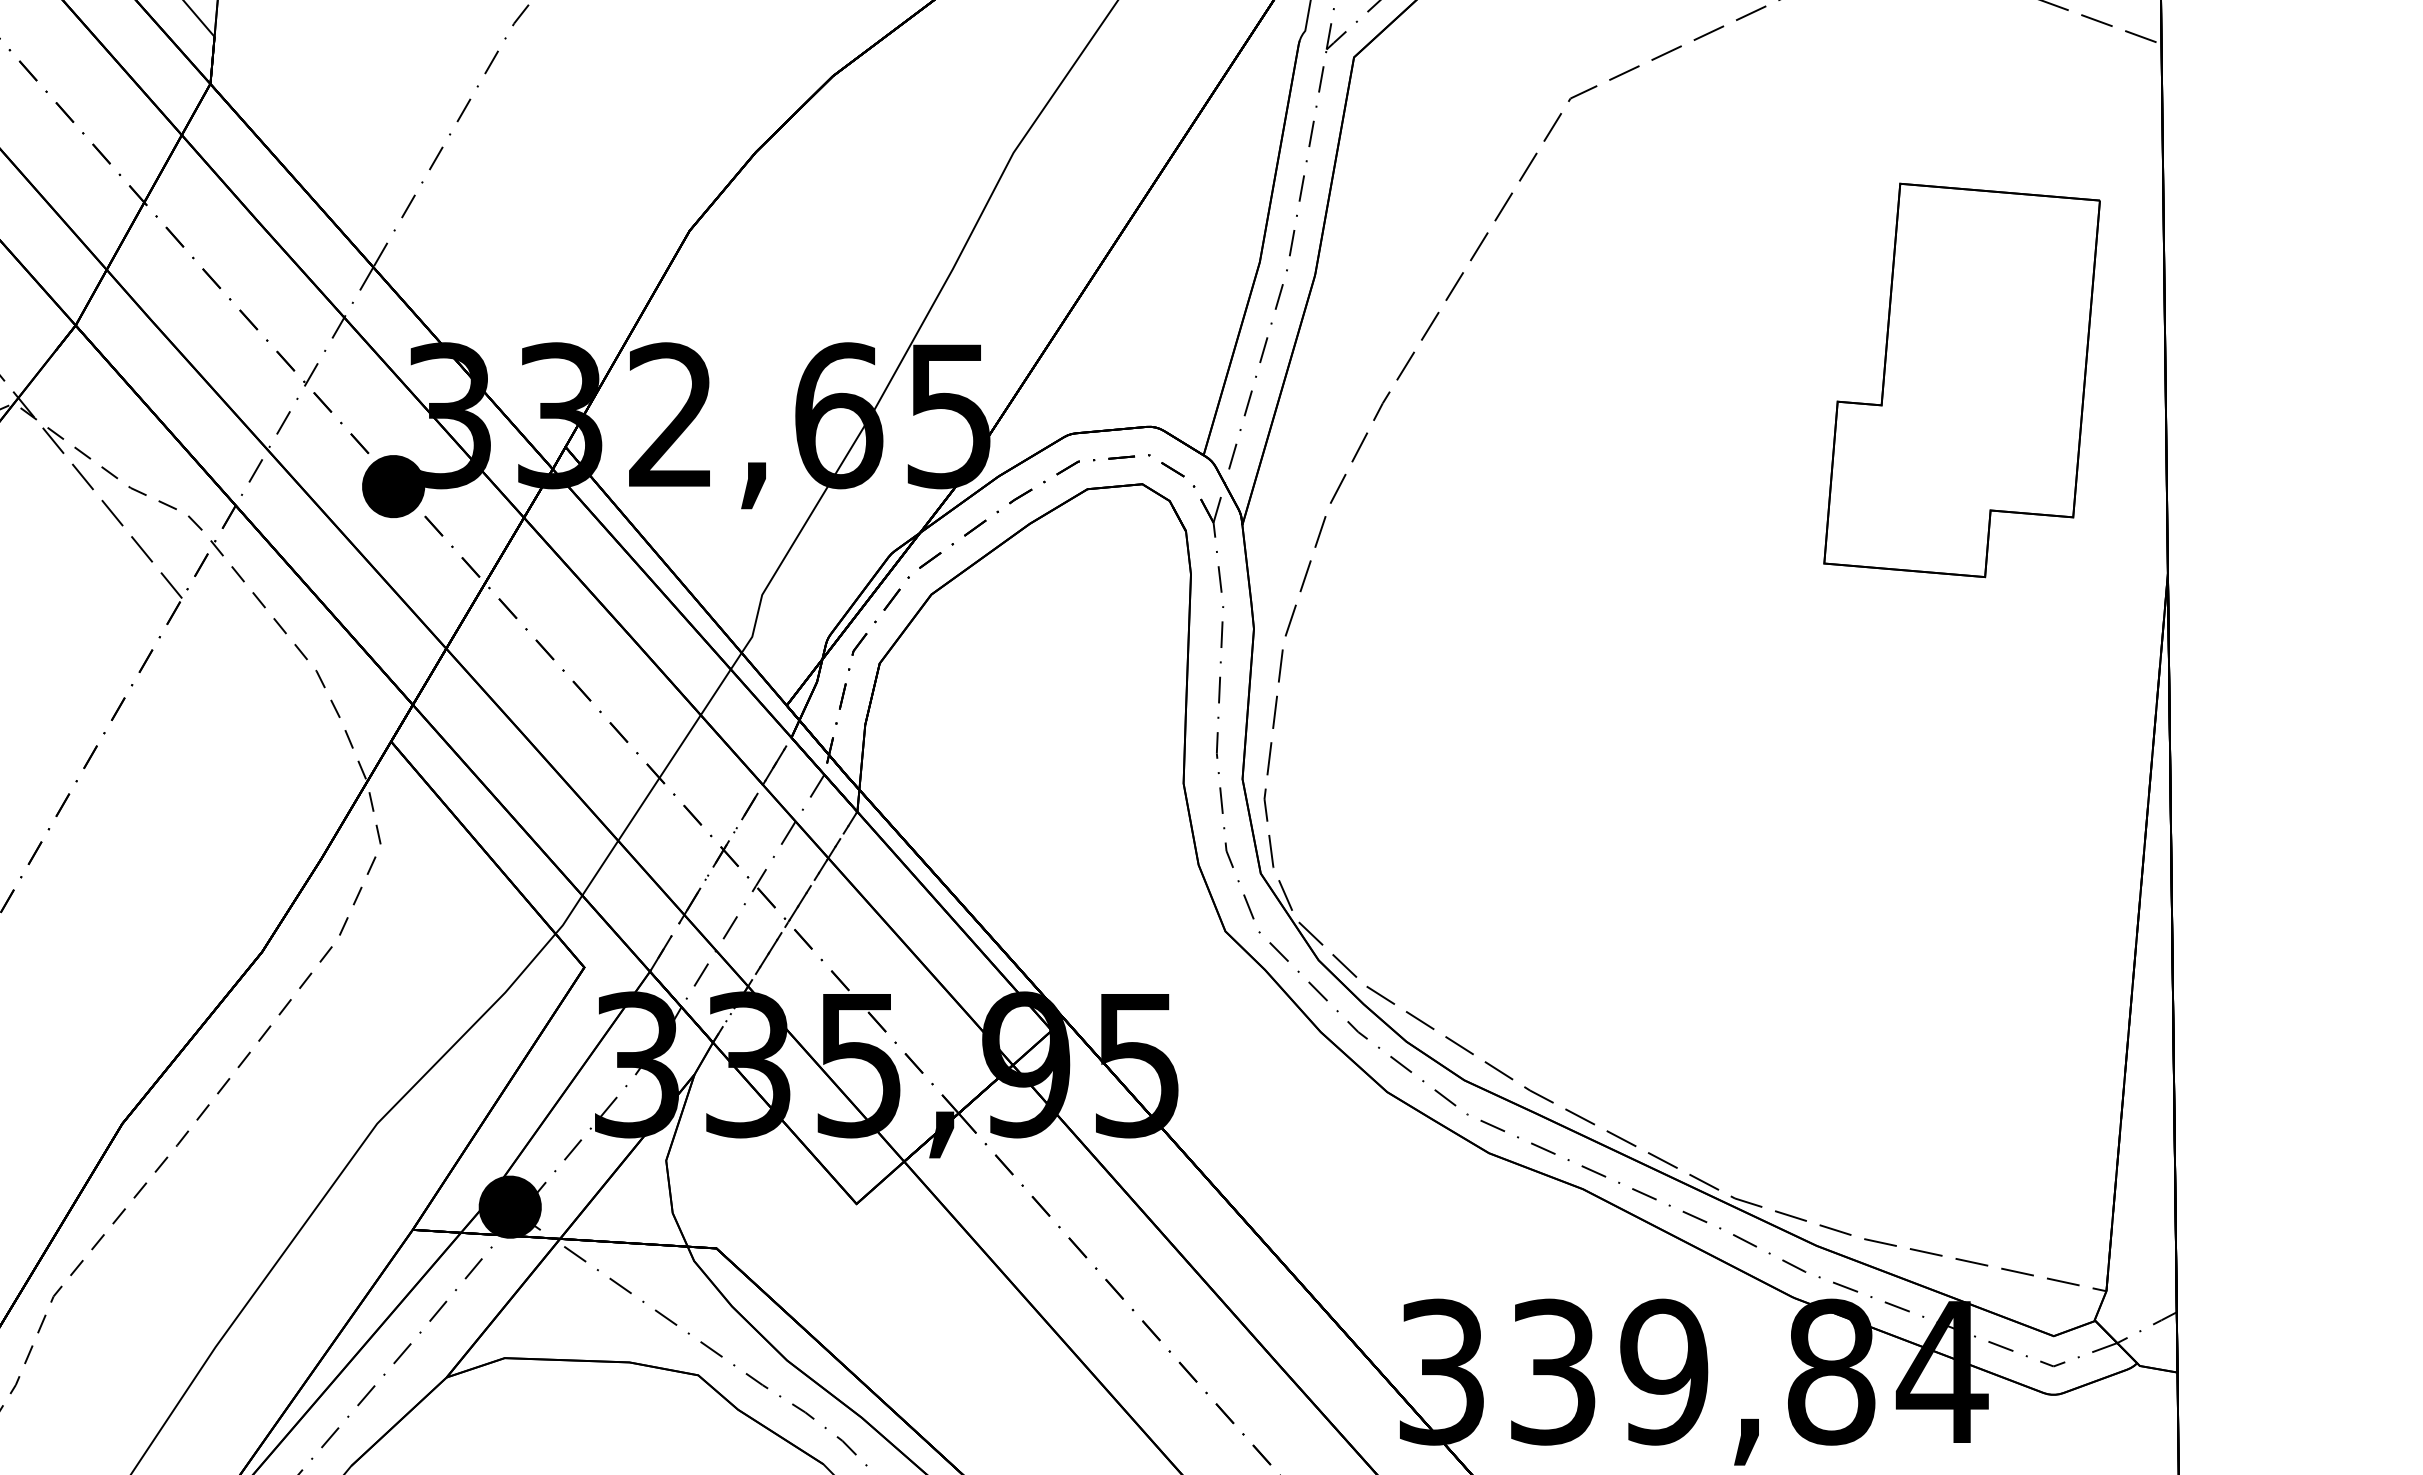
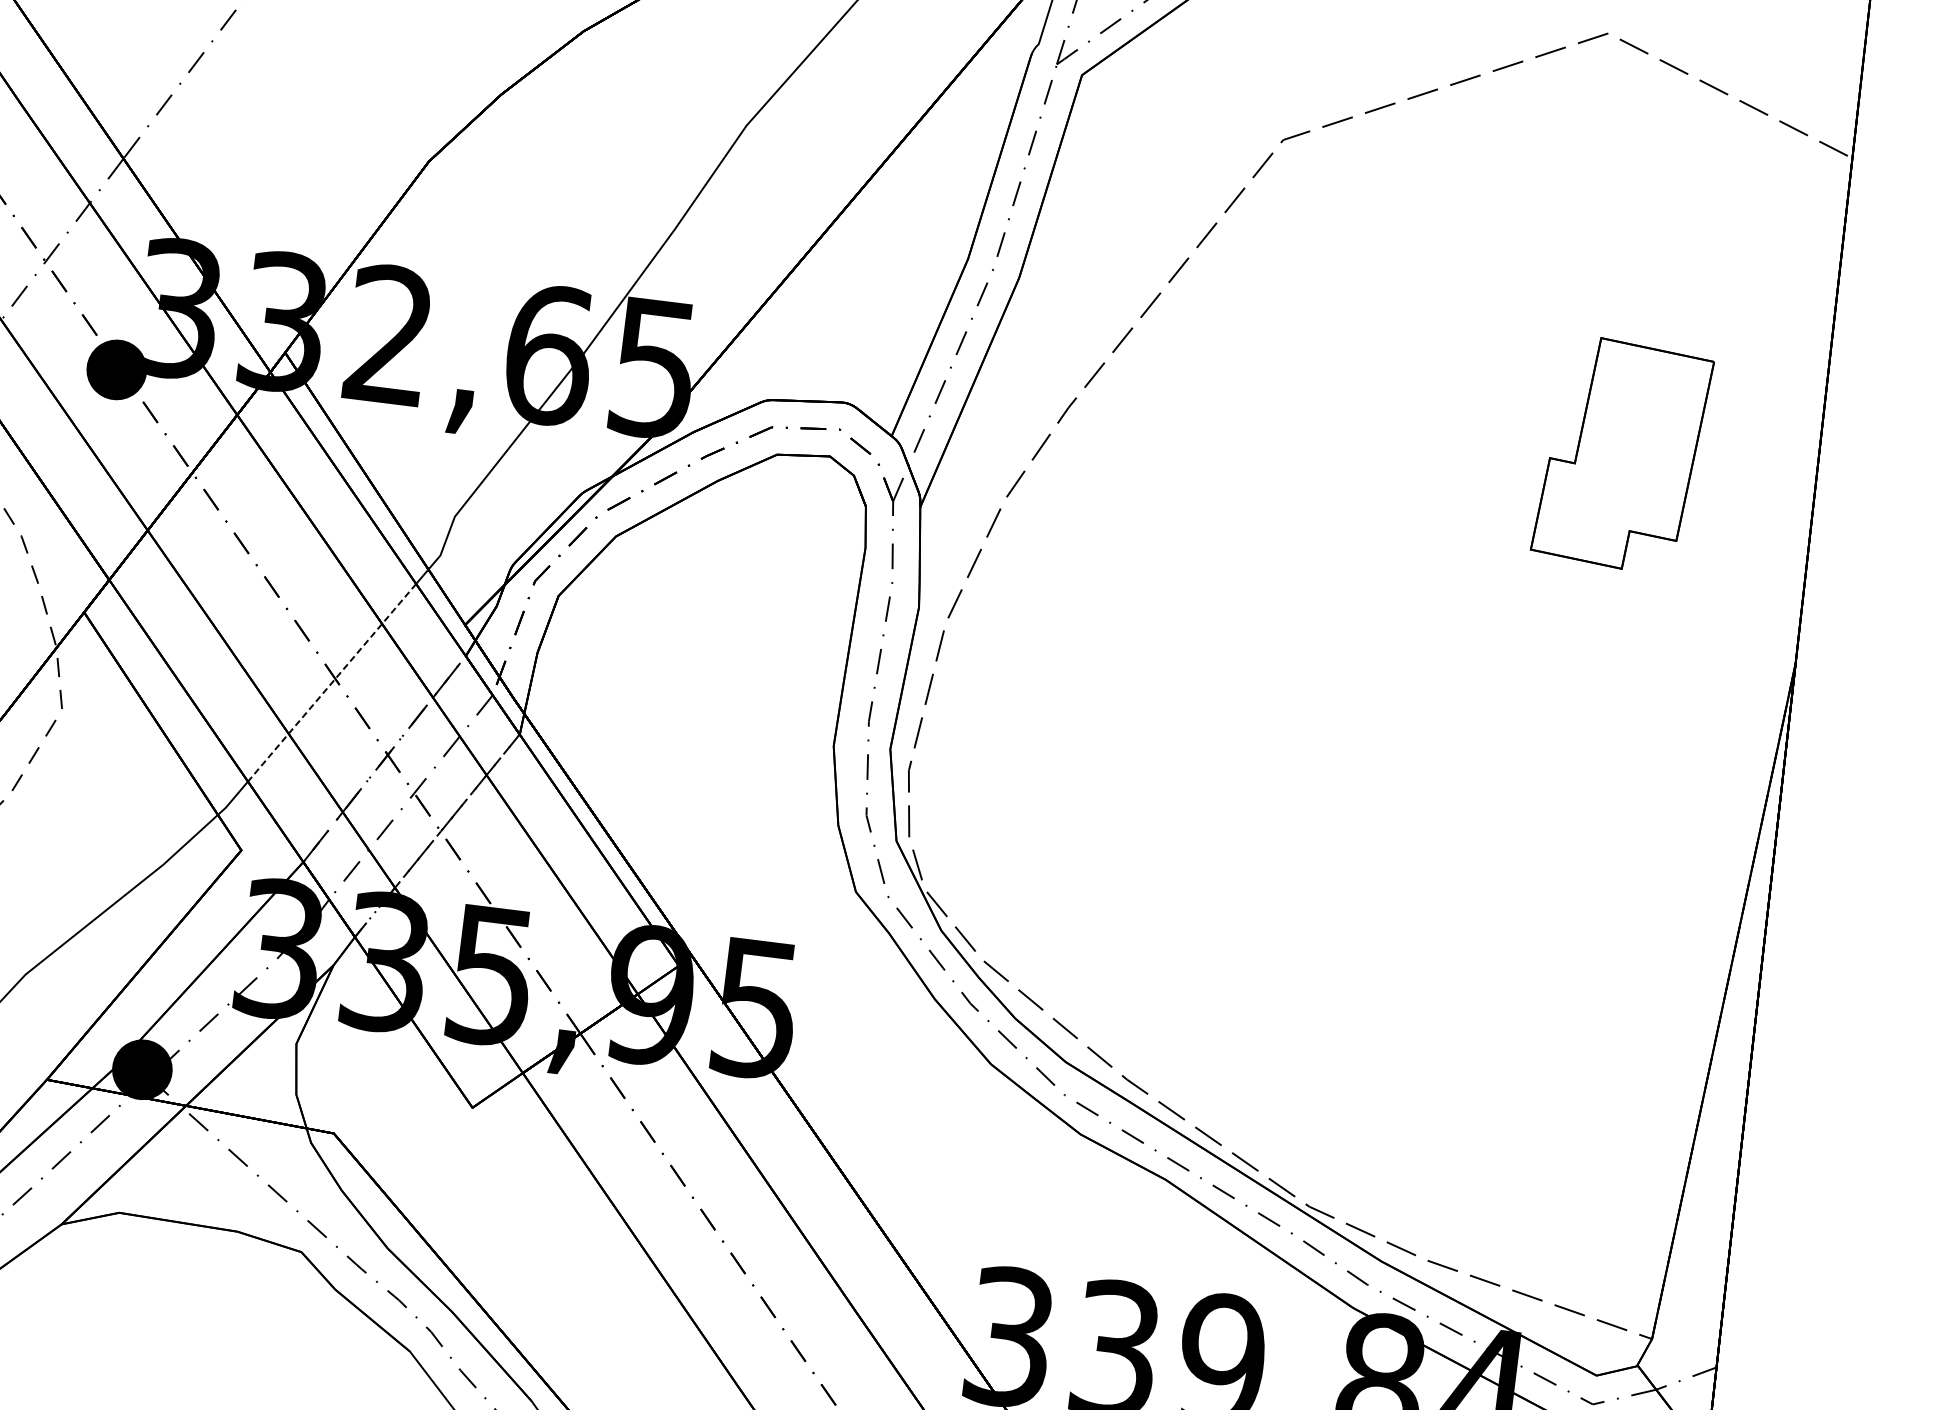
part: (1961, 380) -> (1622, 454), size x0.6
line: (656, 782) -> (331, 682), solid -> dashed

